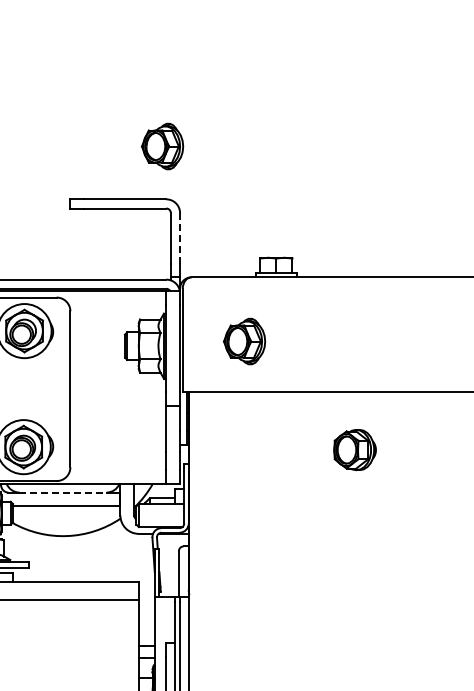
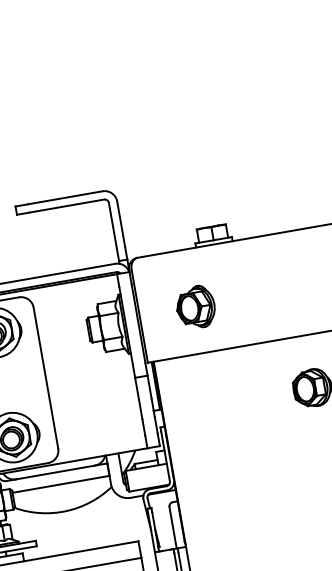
part: (162, 146) -> (90, 144), removed
line: (180, 238) -> (121, 224), dashed -> solid
line: (63, 492) -> (55, 472), dashed -> solid

